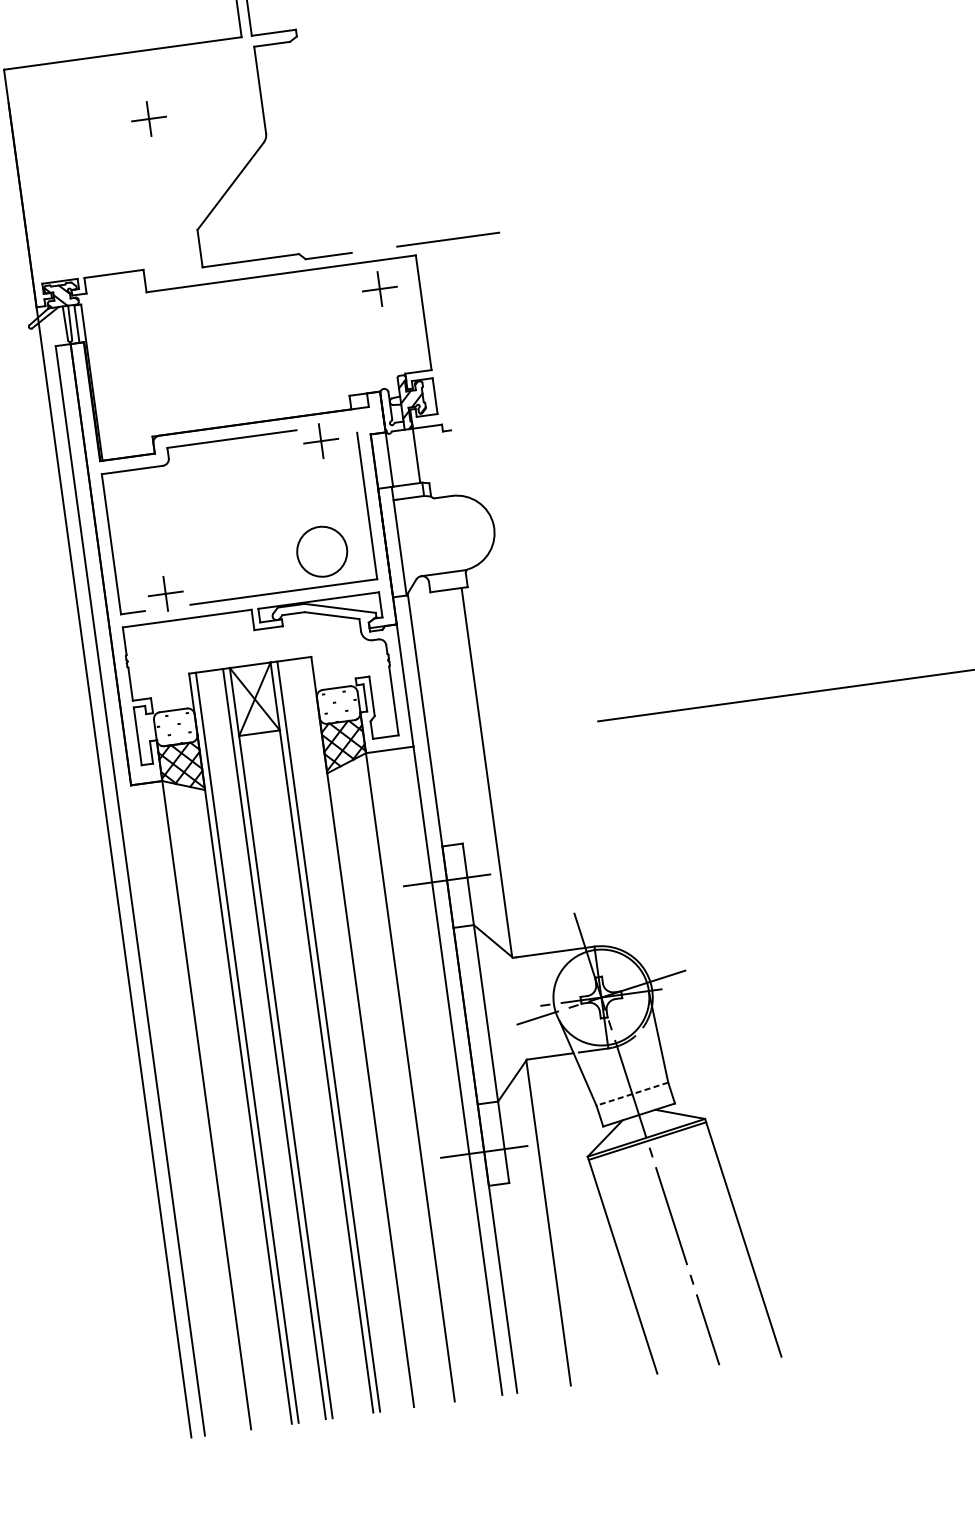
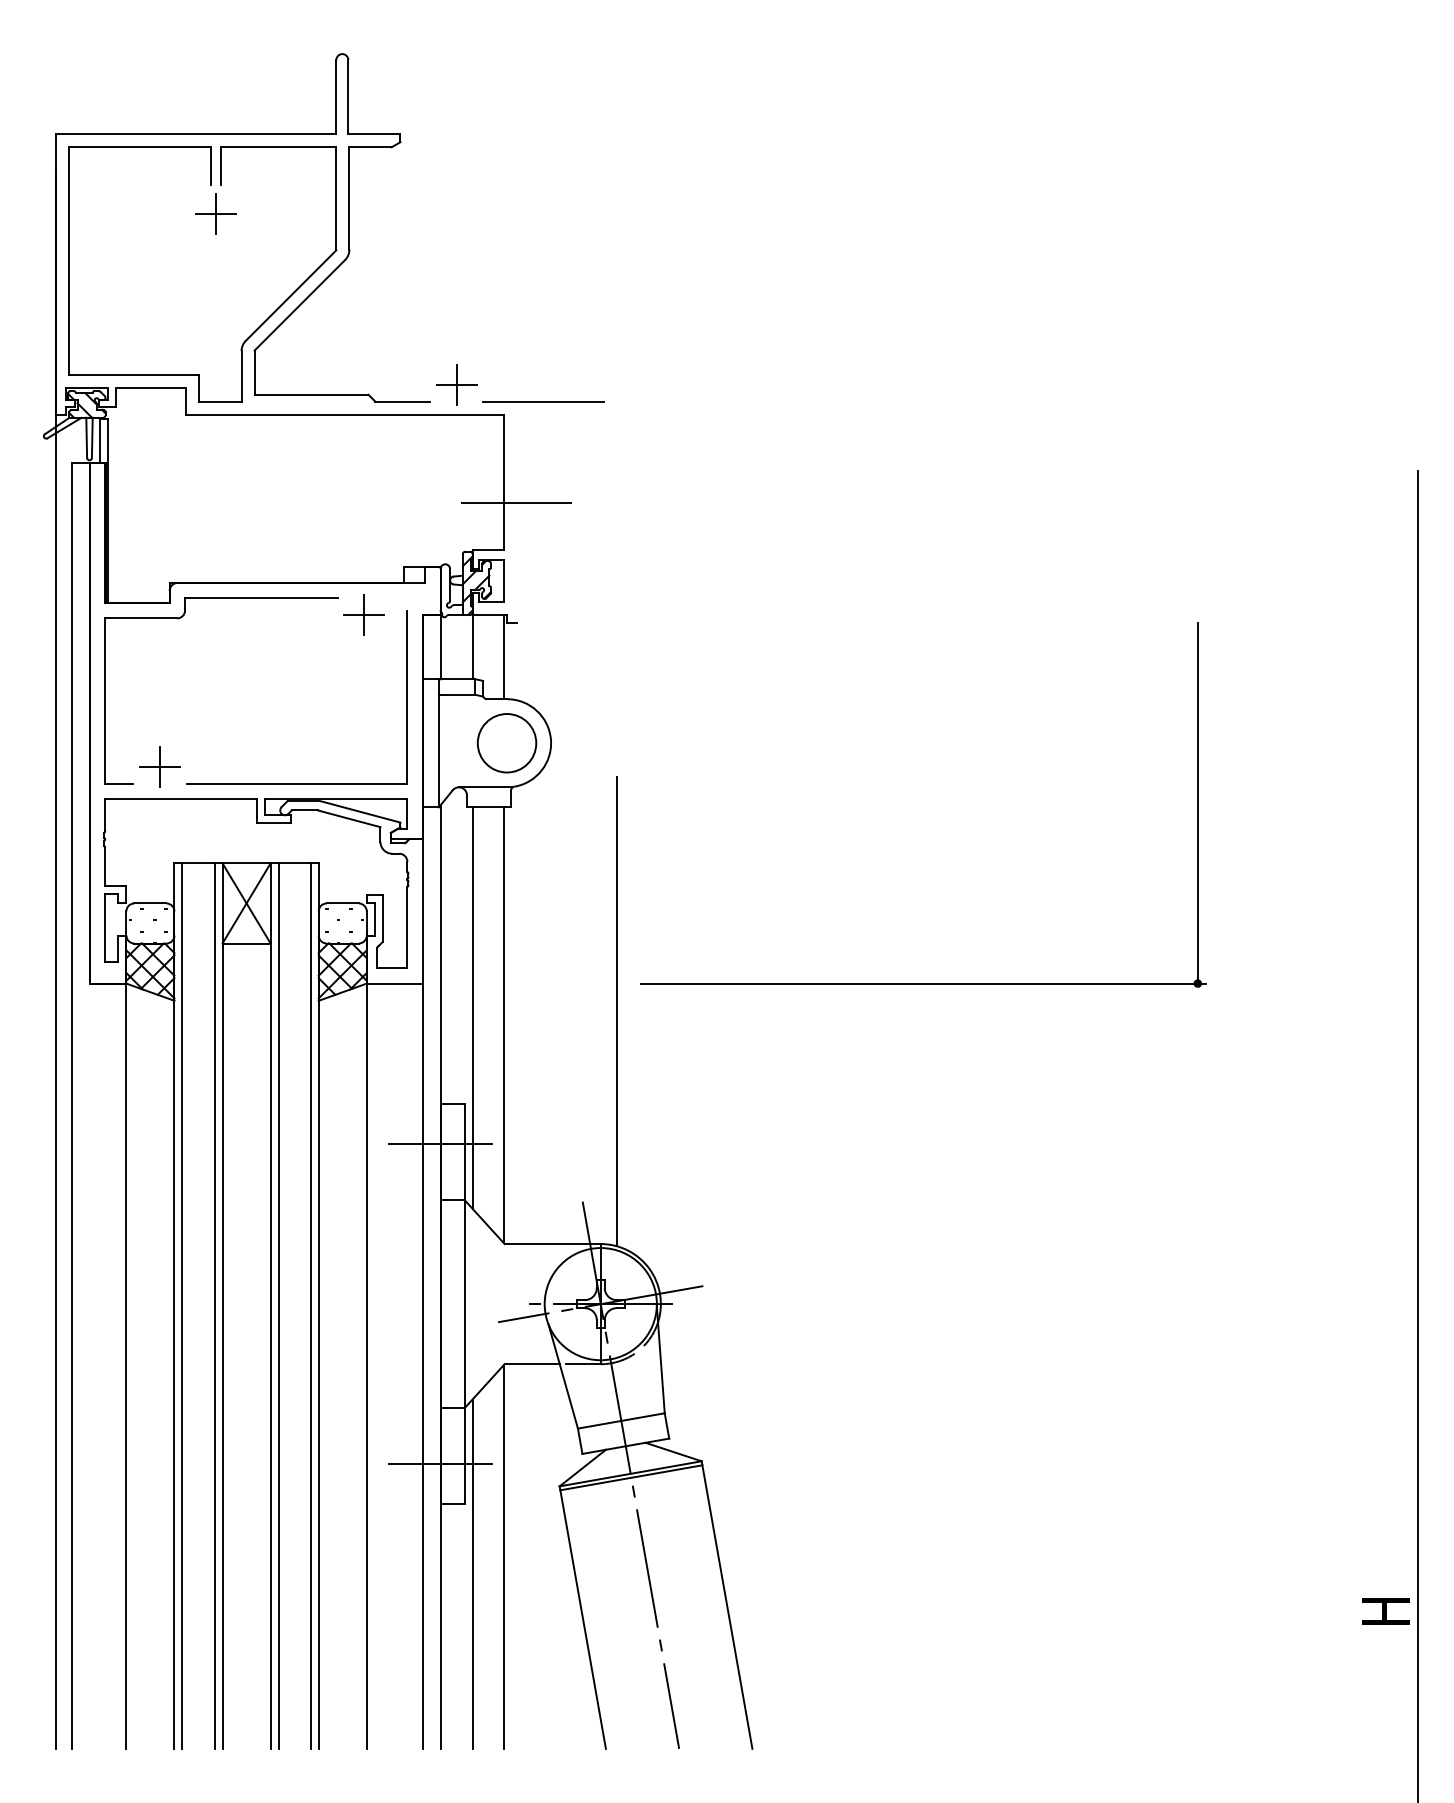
part: (196, 211) -> (256, 328), added
part: (379, 288) -> (456, 384), moved
line: (436, 328) -> (516, 502), added
line: (443, 460) -> (503, 656), added
circle: (321, 552) -> (506, 743), moved
line: (580, 747) -> (616, 1011), added
line: (458, 761) -> (472, 1007), added
line: (355, 1032) -> (310, 1305), added
line: (631, 1094) -> (620, 1421), dashed -> solid
line: (523, 1240) -> (472, 1573), added

